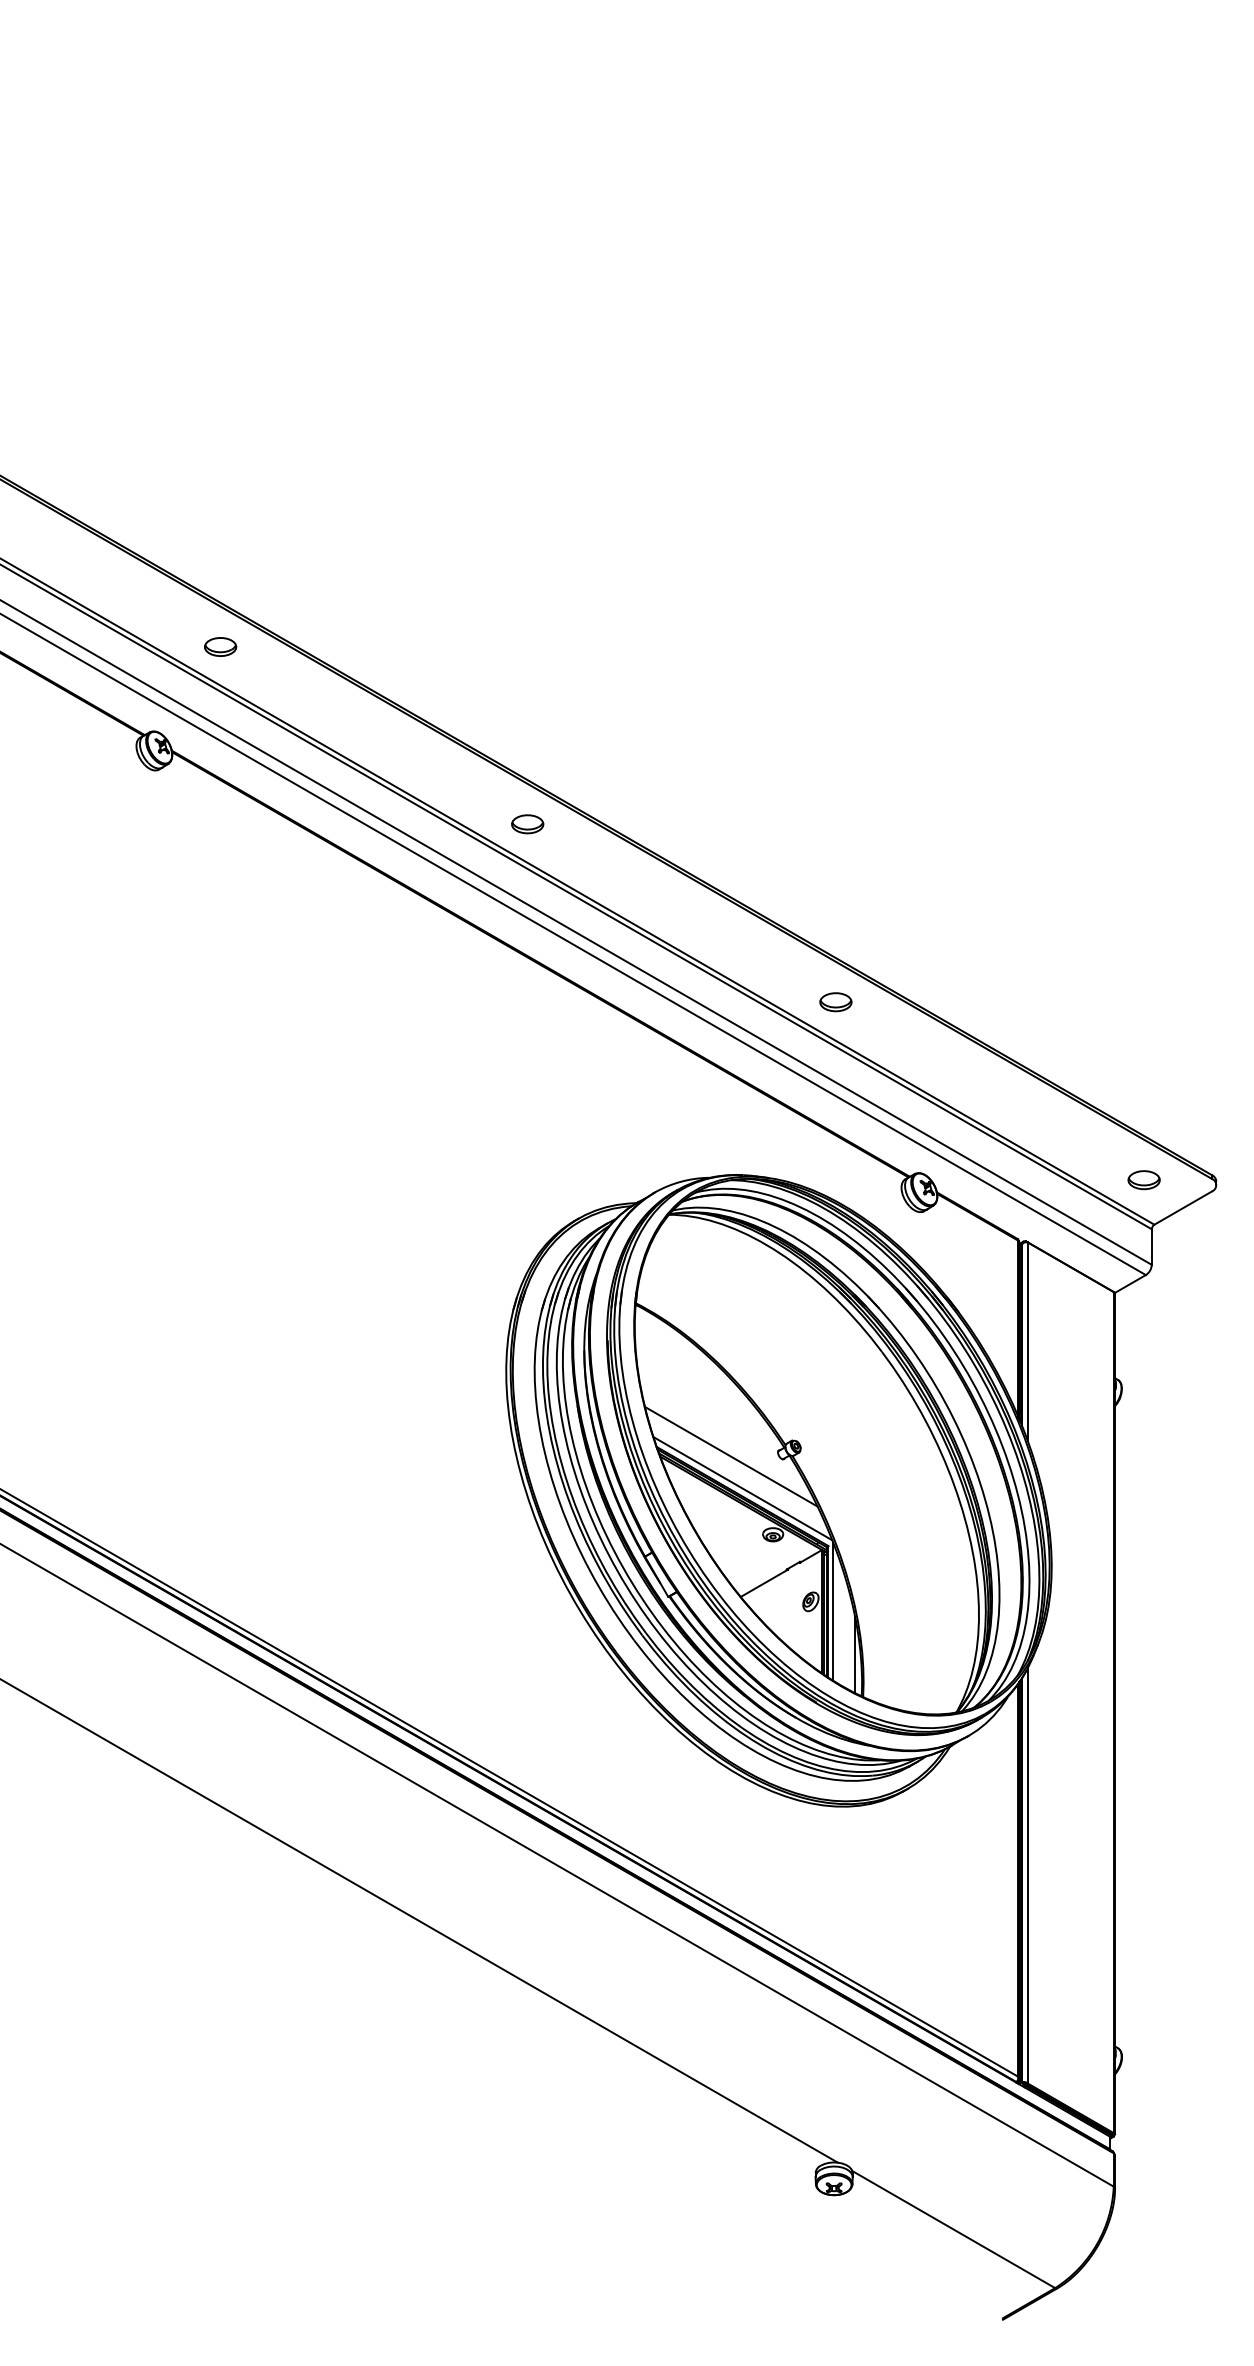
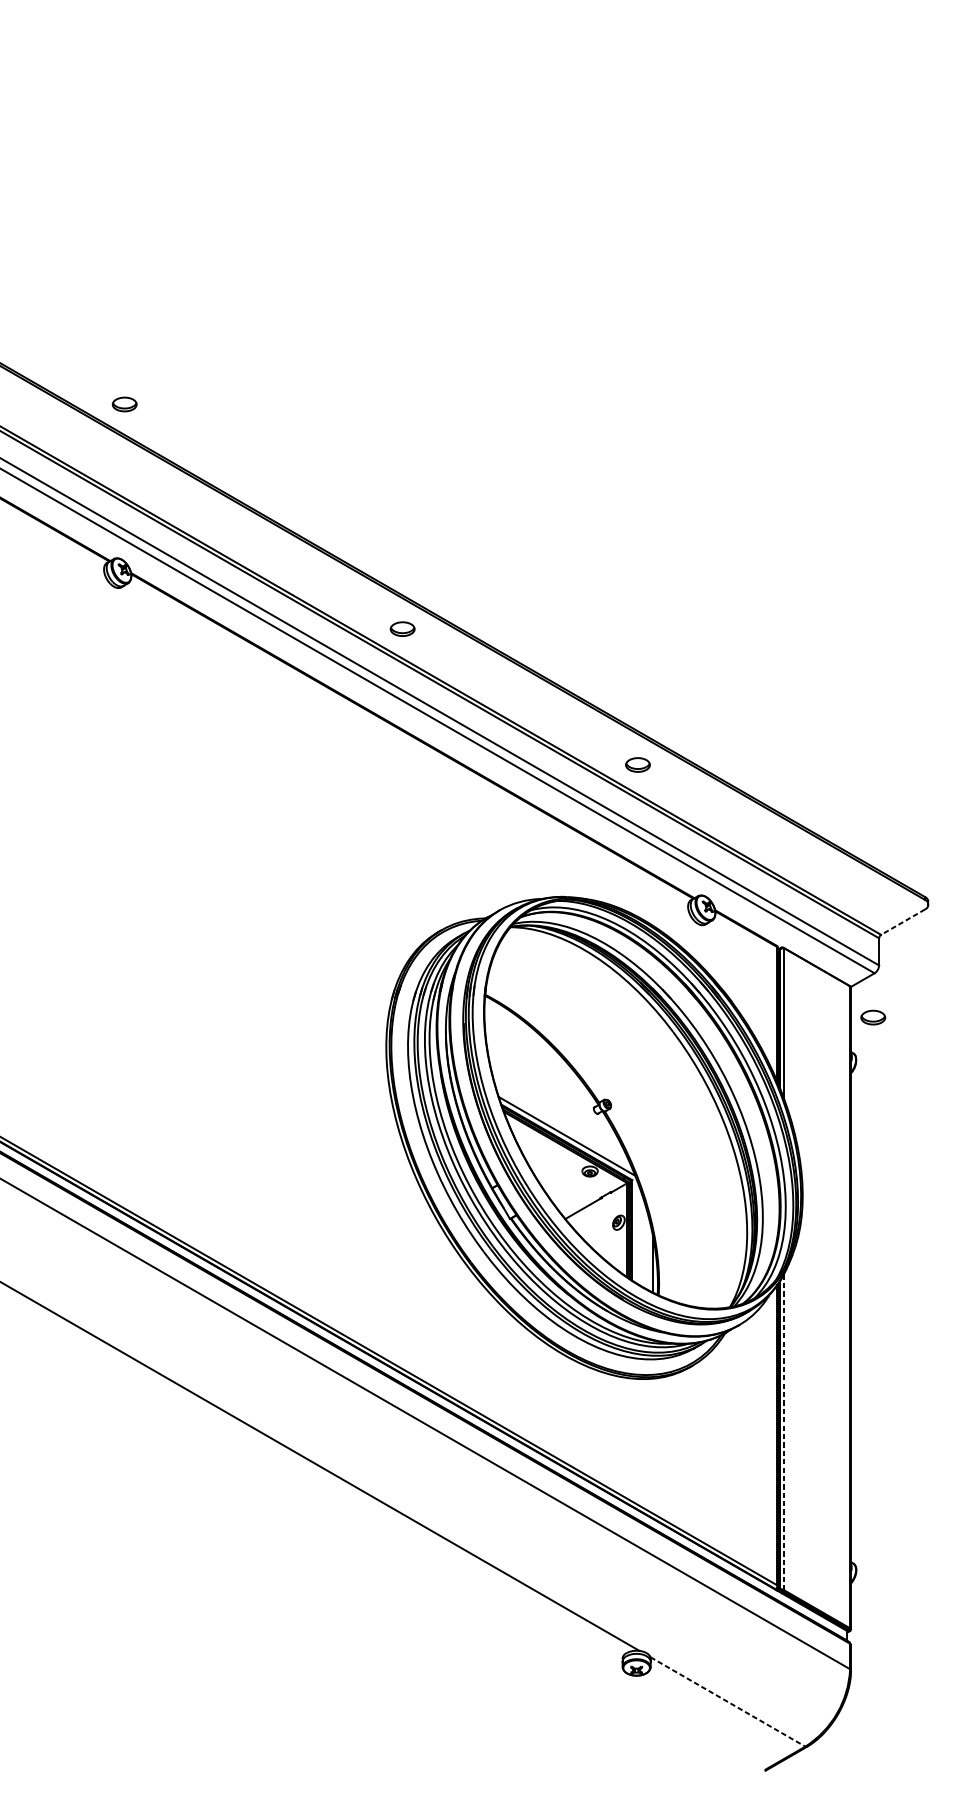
part: (220, 646) -> (124, 404), moved
part: (1143, 1180) -> (872, 1017), moved
line: (1182, 1208) -> (902, 922), solid -> dashed
line: (730, 1456) -> (557, 1111), removed
line: (833, 1611) -> (636, 1230), removed
line: (1027, 1875) -> (784, 1431), solid -> dashed
line: (954, 2229) -> (728, 1701), solid -> dashed

